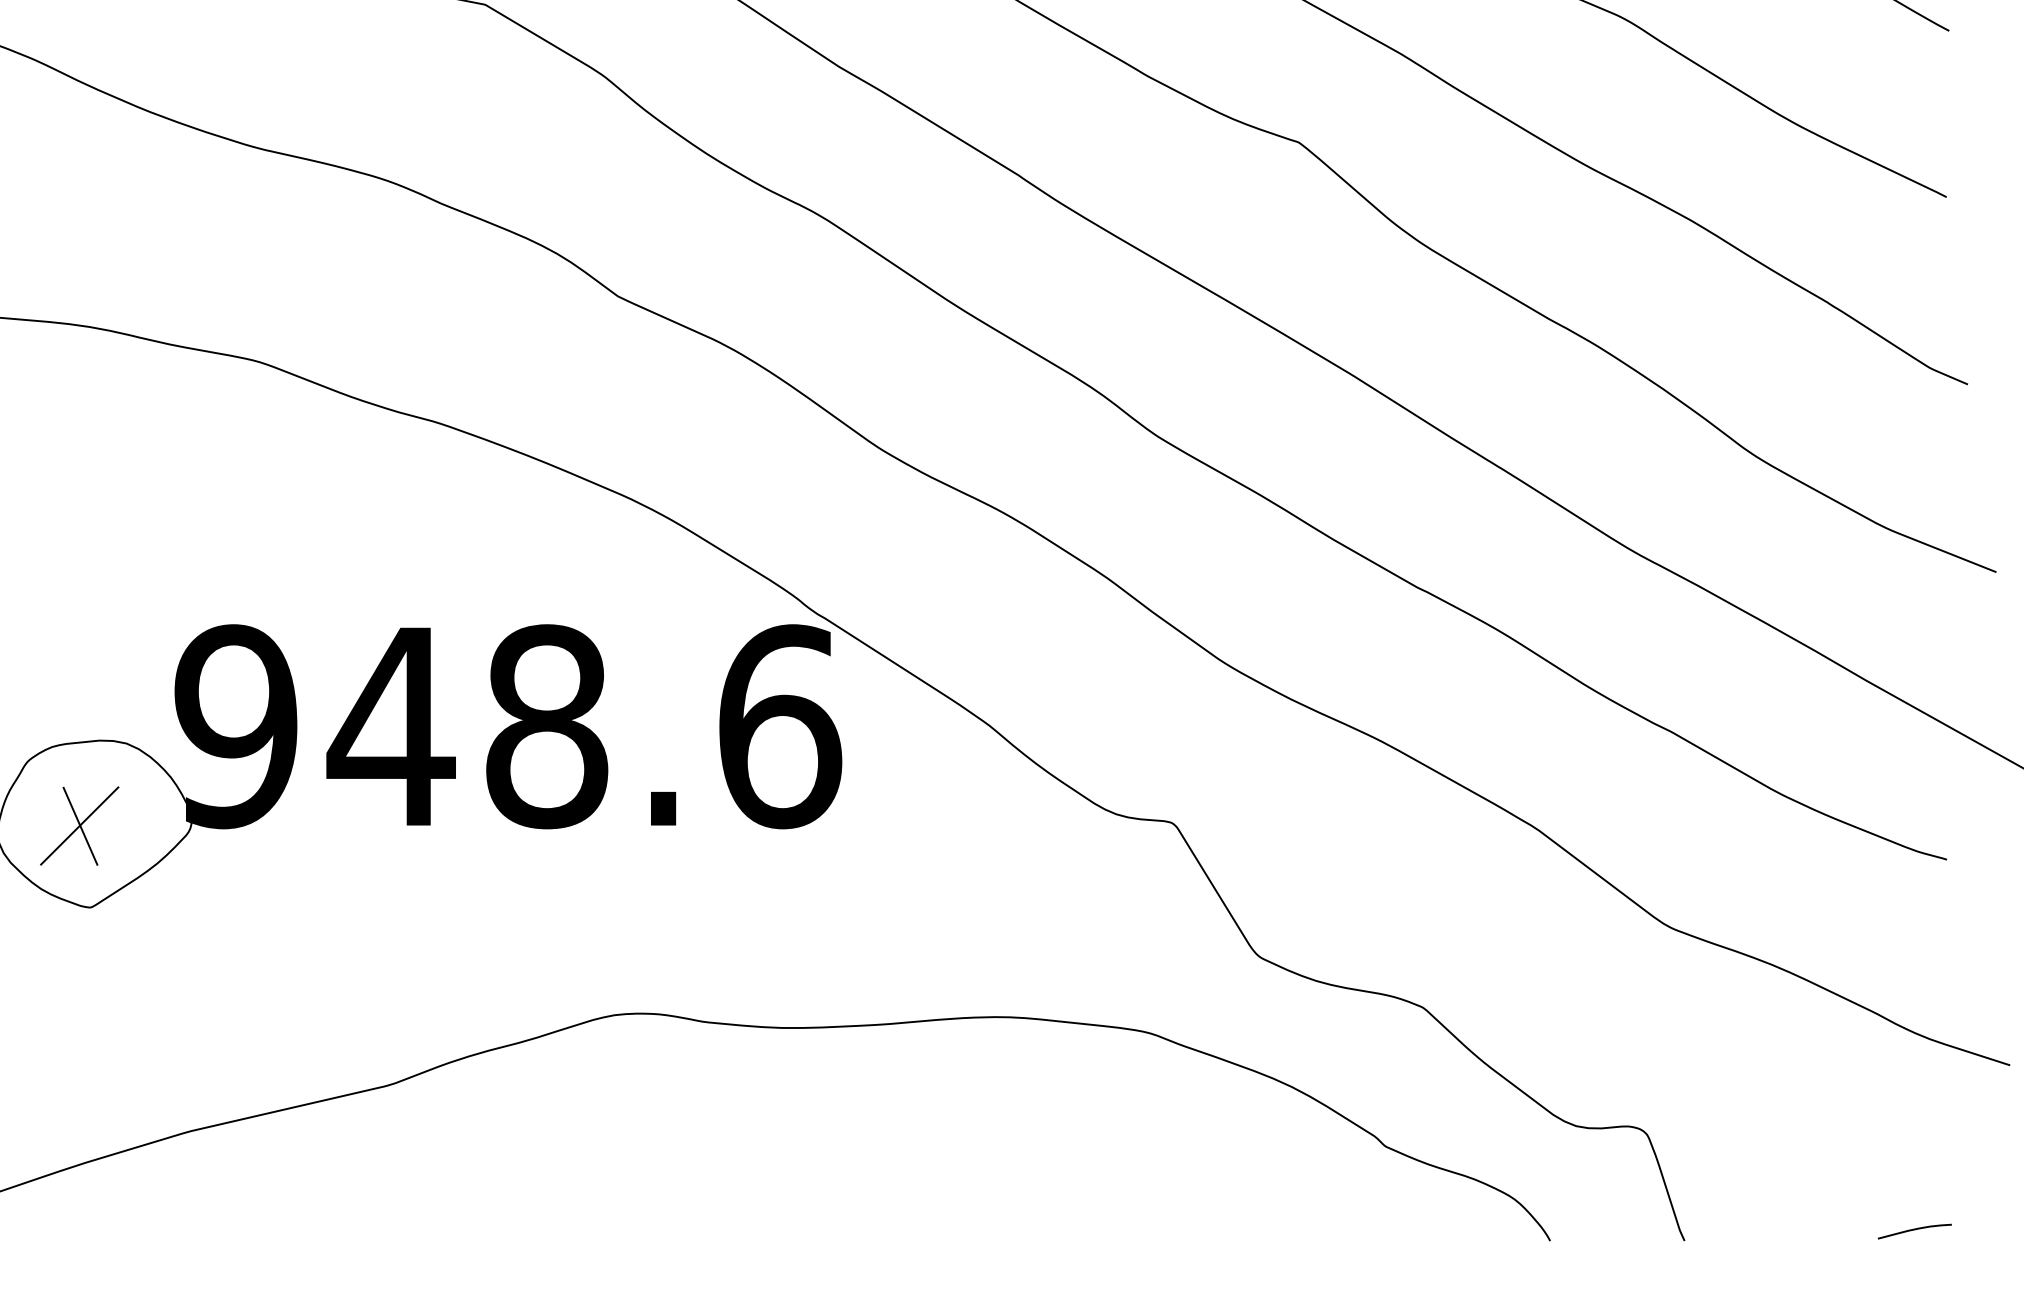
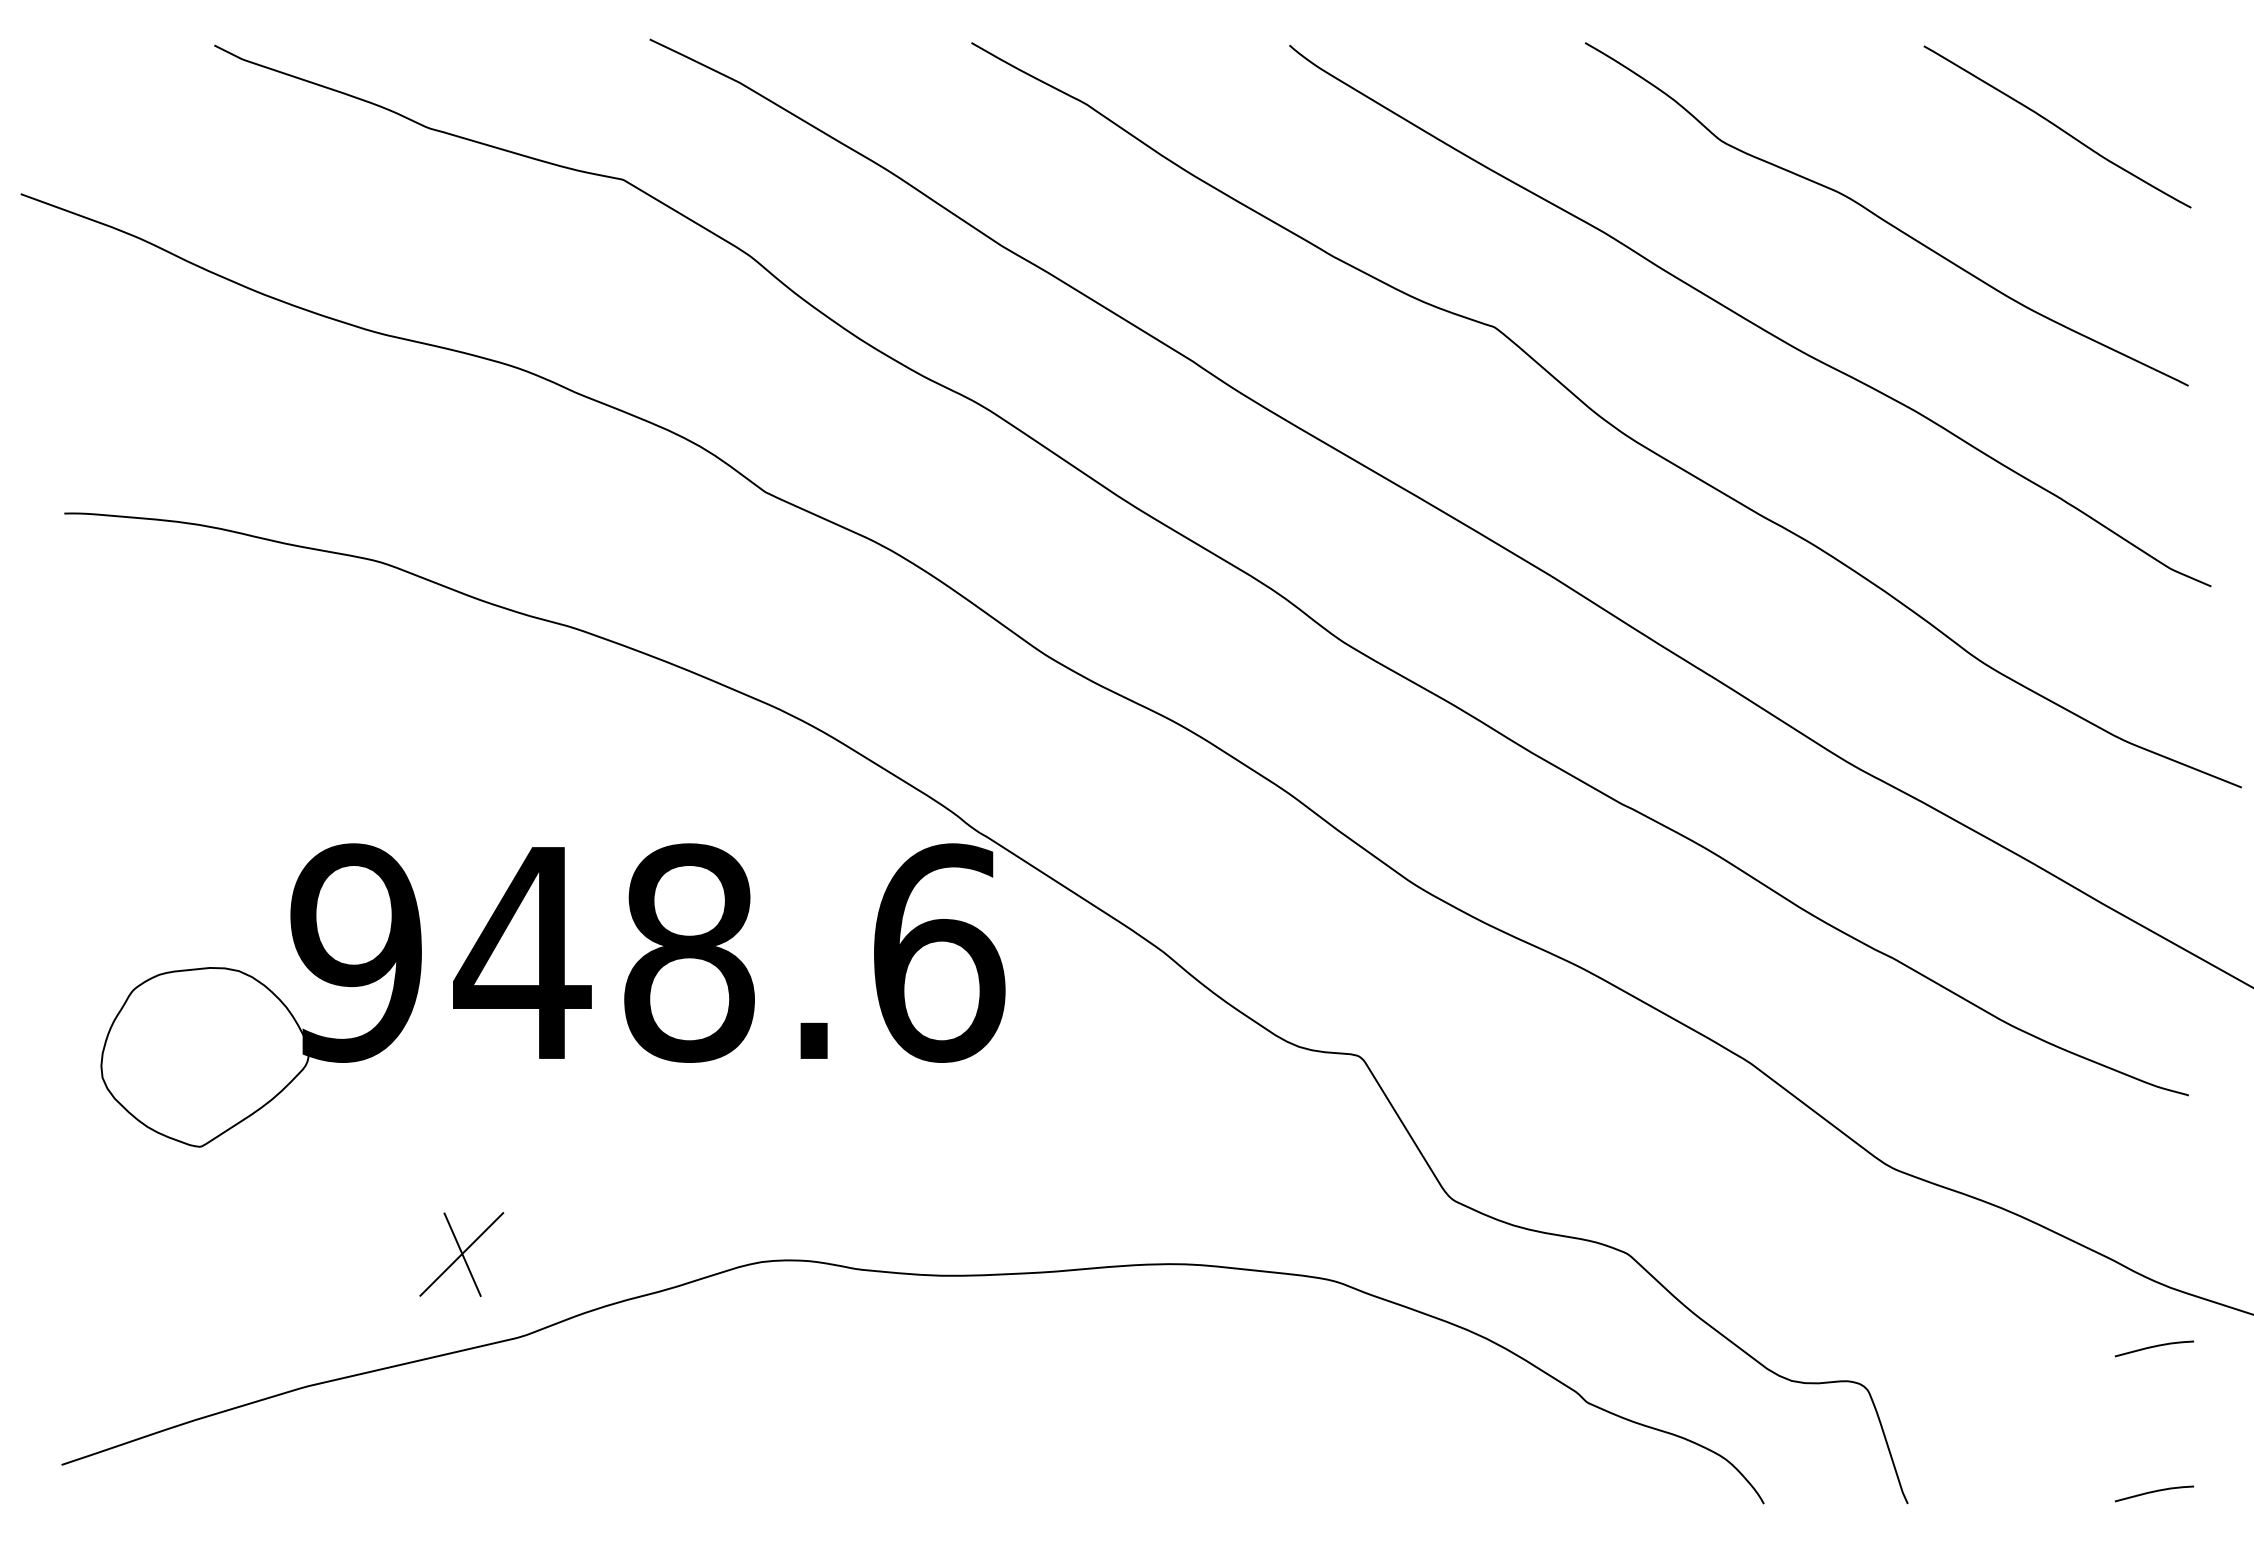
part: (79, 826) -> (461, 1254), moved
curve: (1913, 1094) -> (2153, 1347), added

